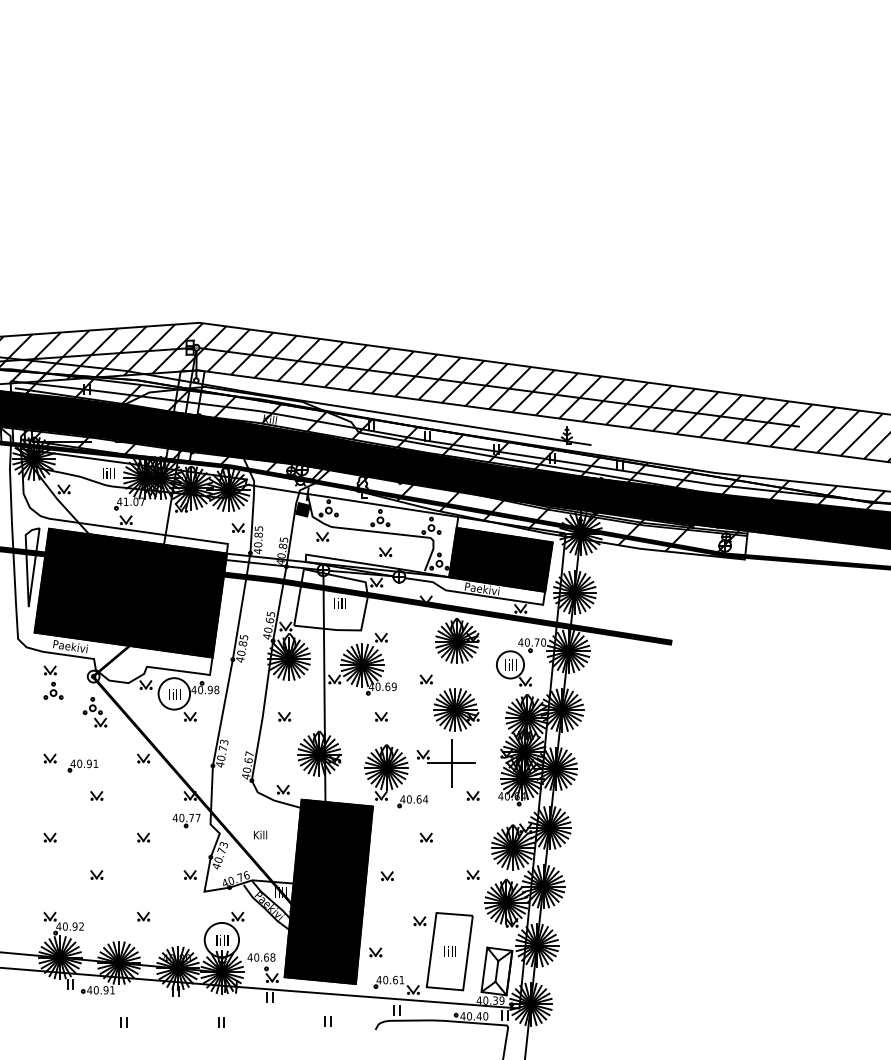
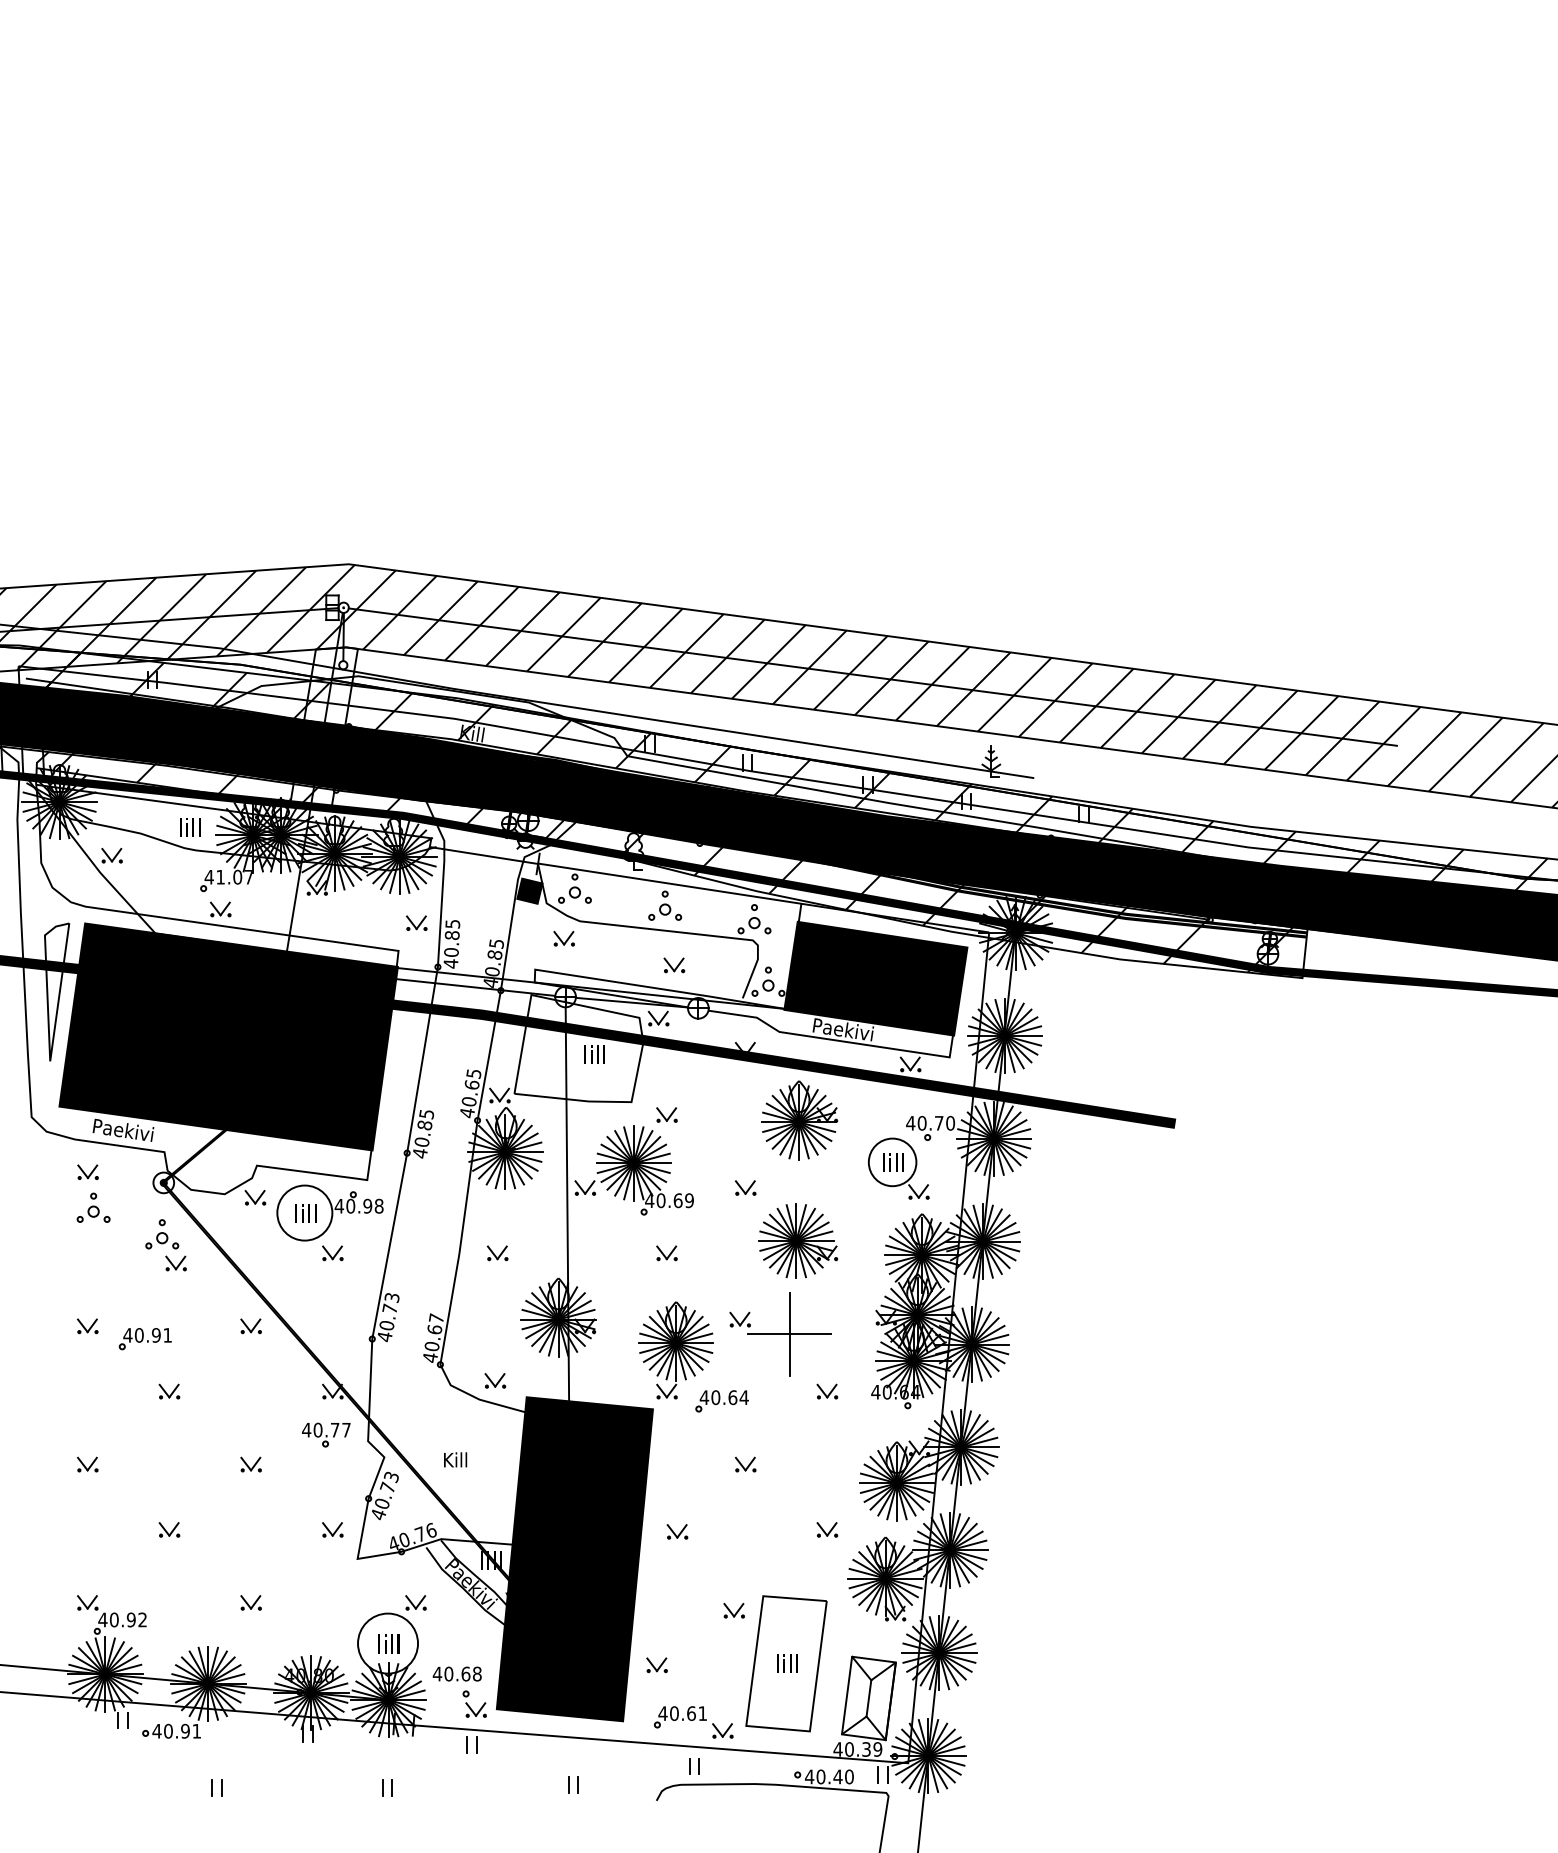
hatch: (73, 435) -> (128, 761), removed

